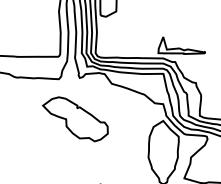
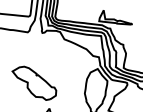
part: (74, 119) -> (33, 83), moved

